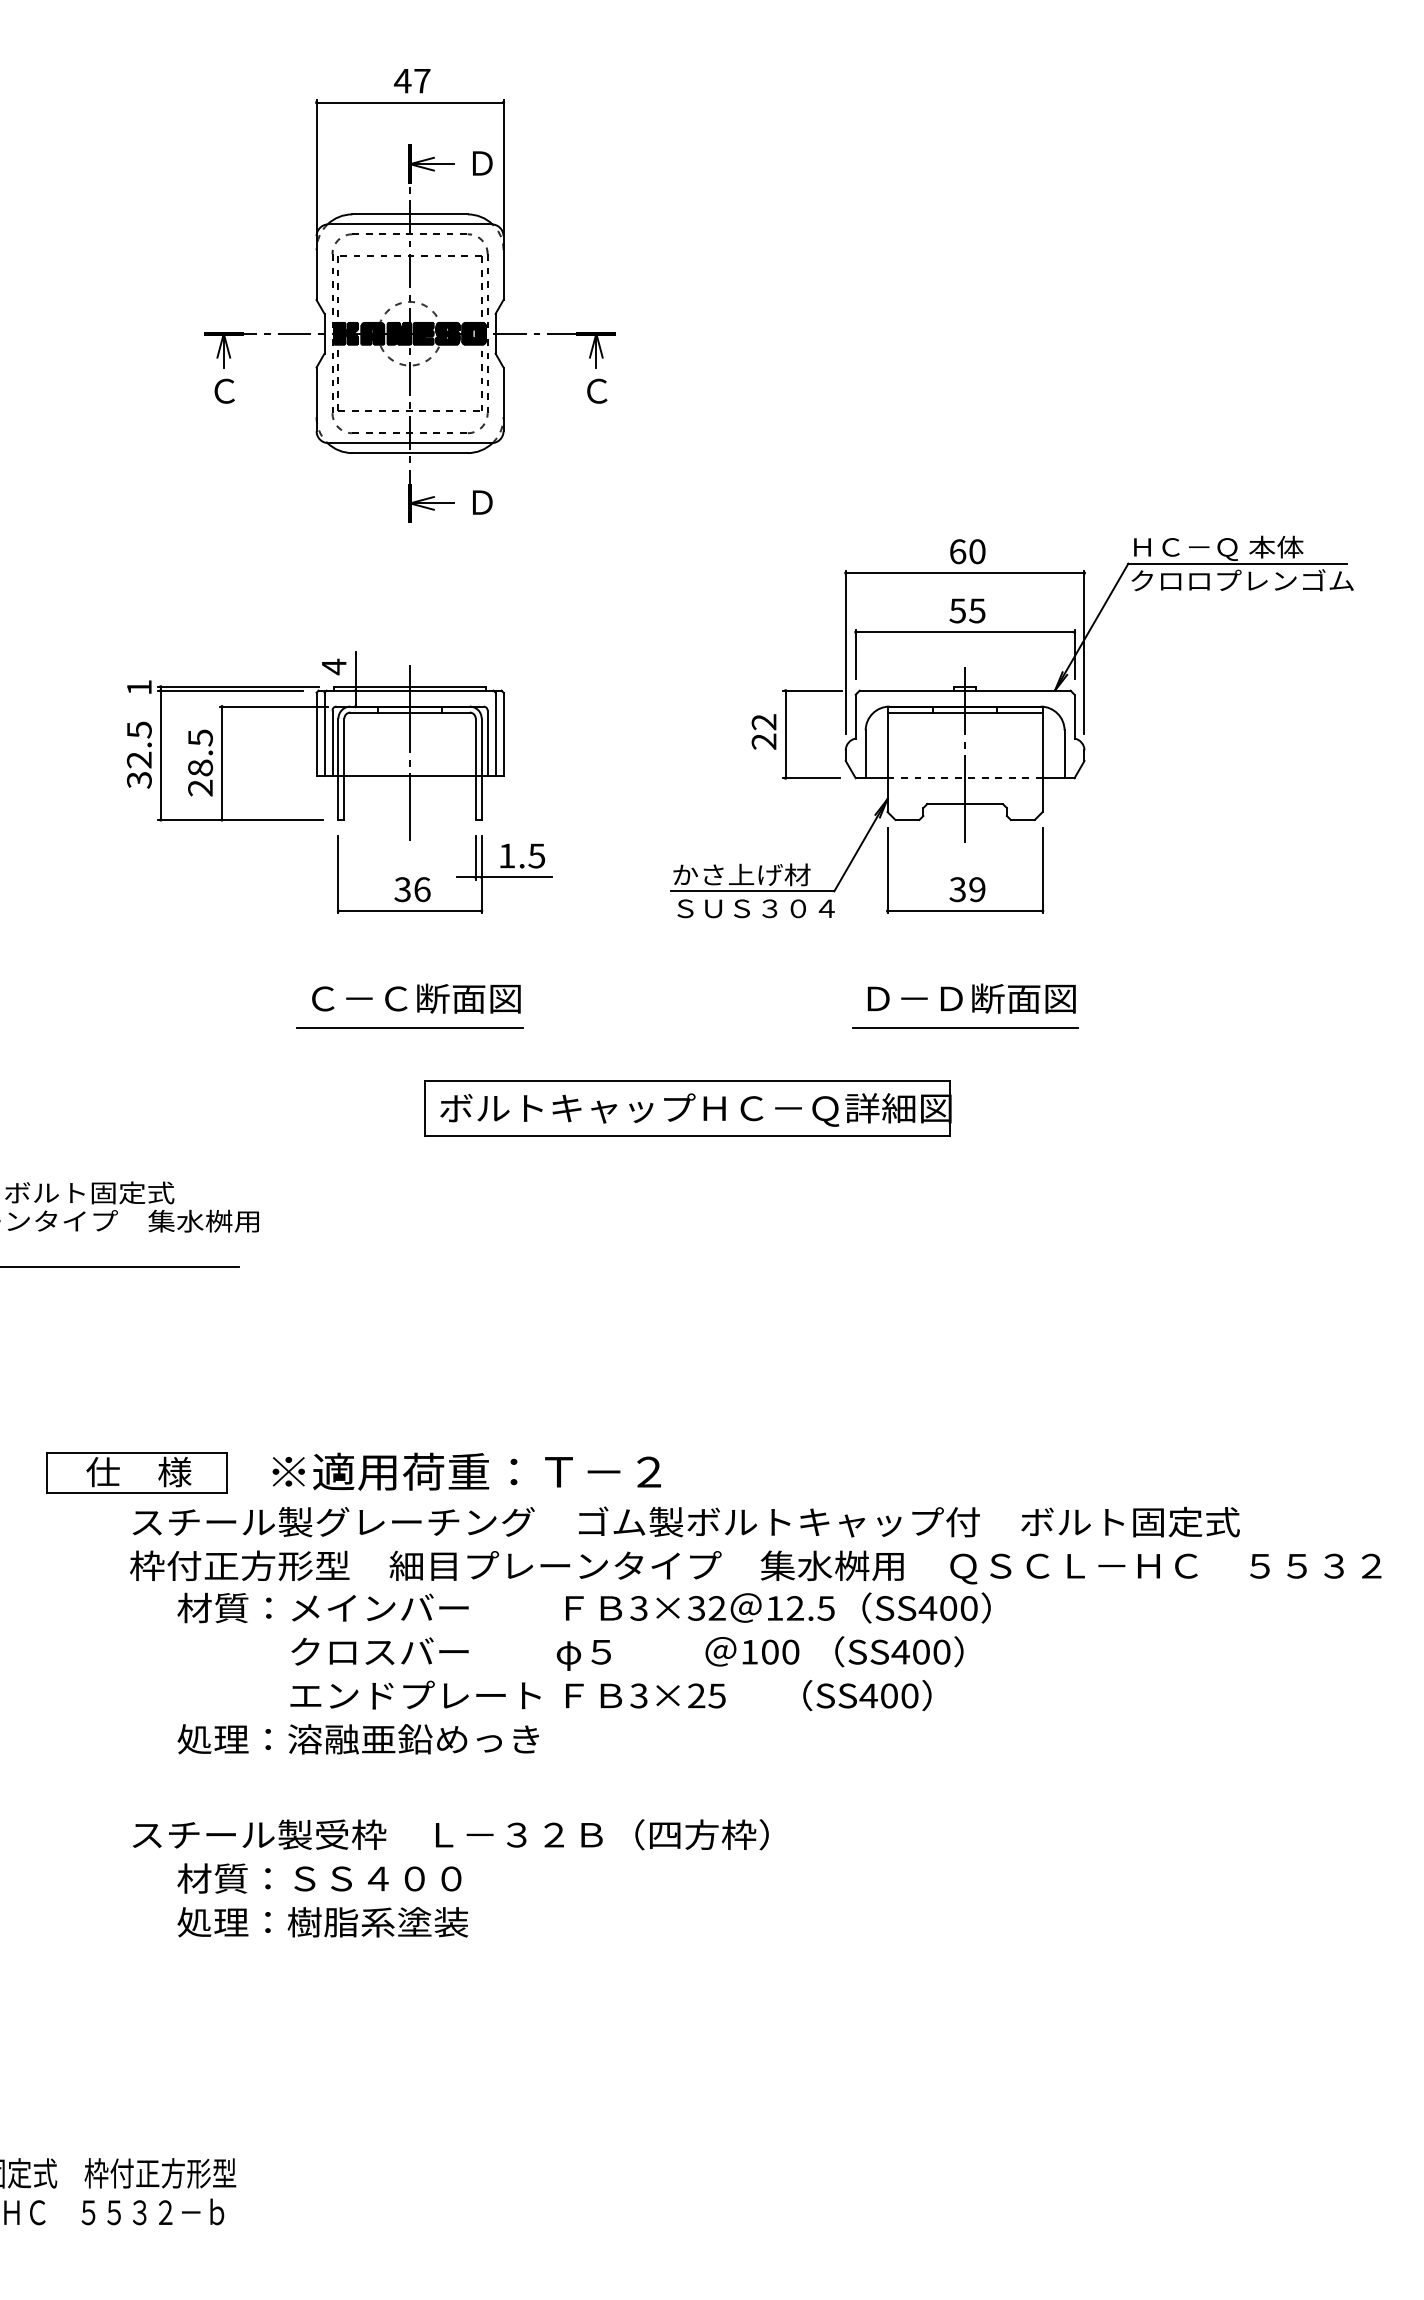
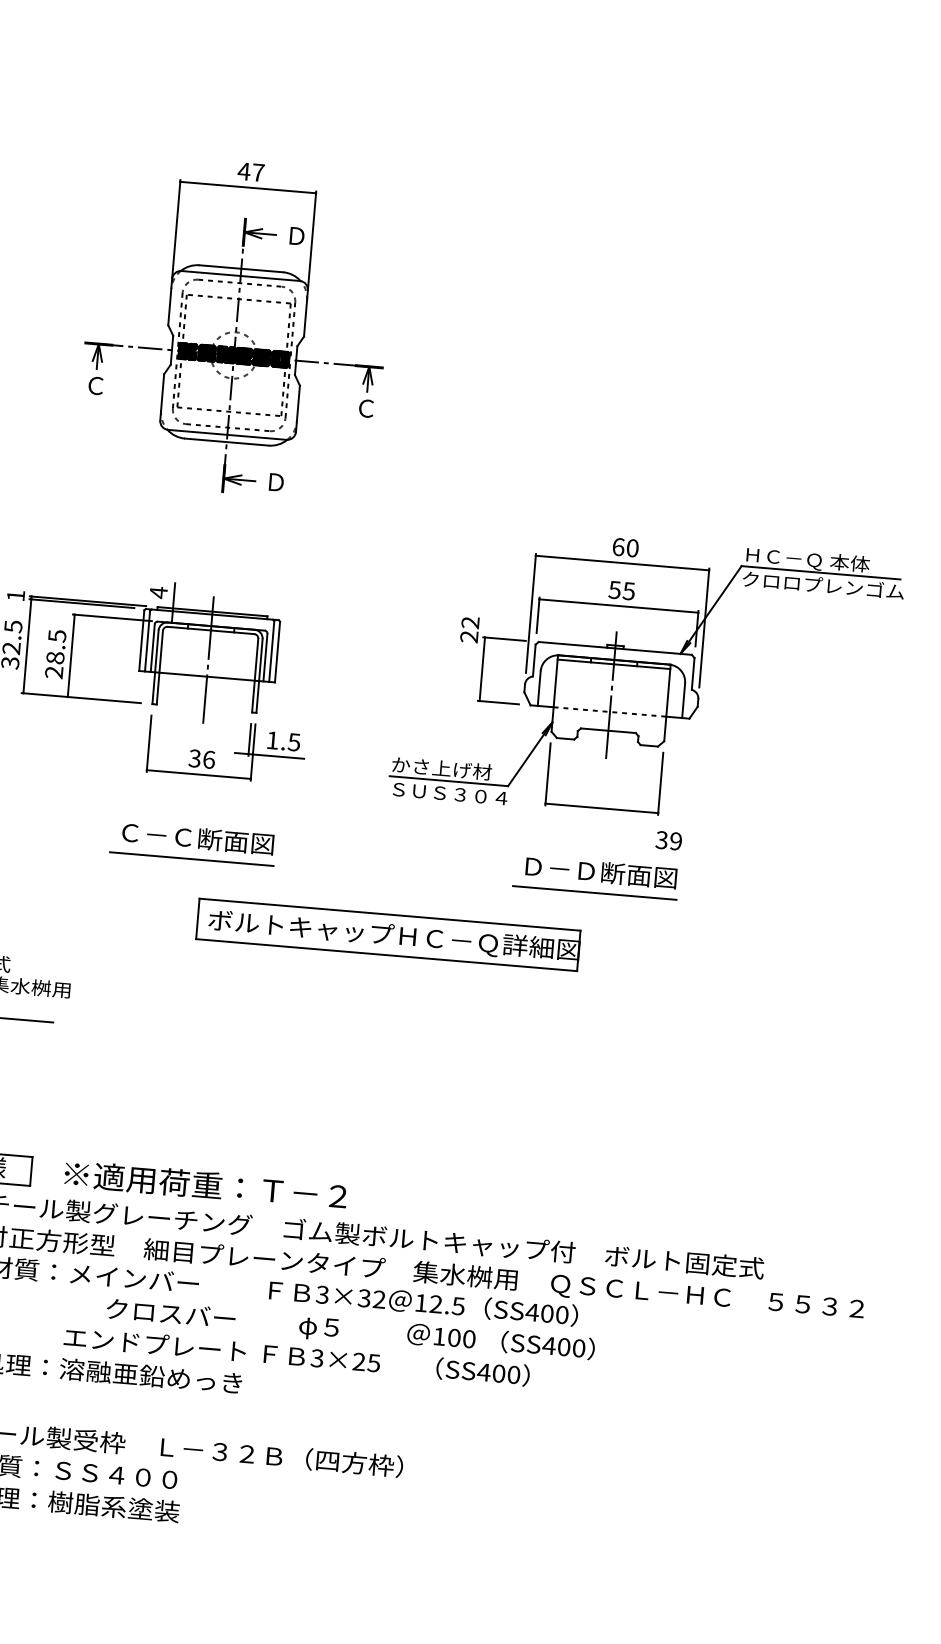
text: (763, 731) -> (469, 629), moved
text: (967, 889) -> (668, 840), moved
text: (627, 1653) -> (350, 1330), moved

